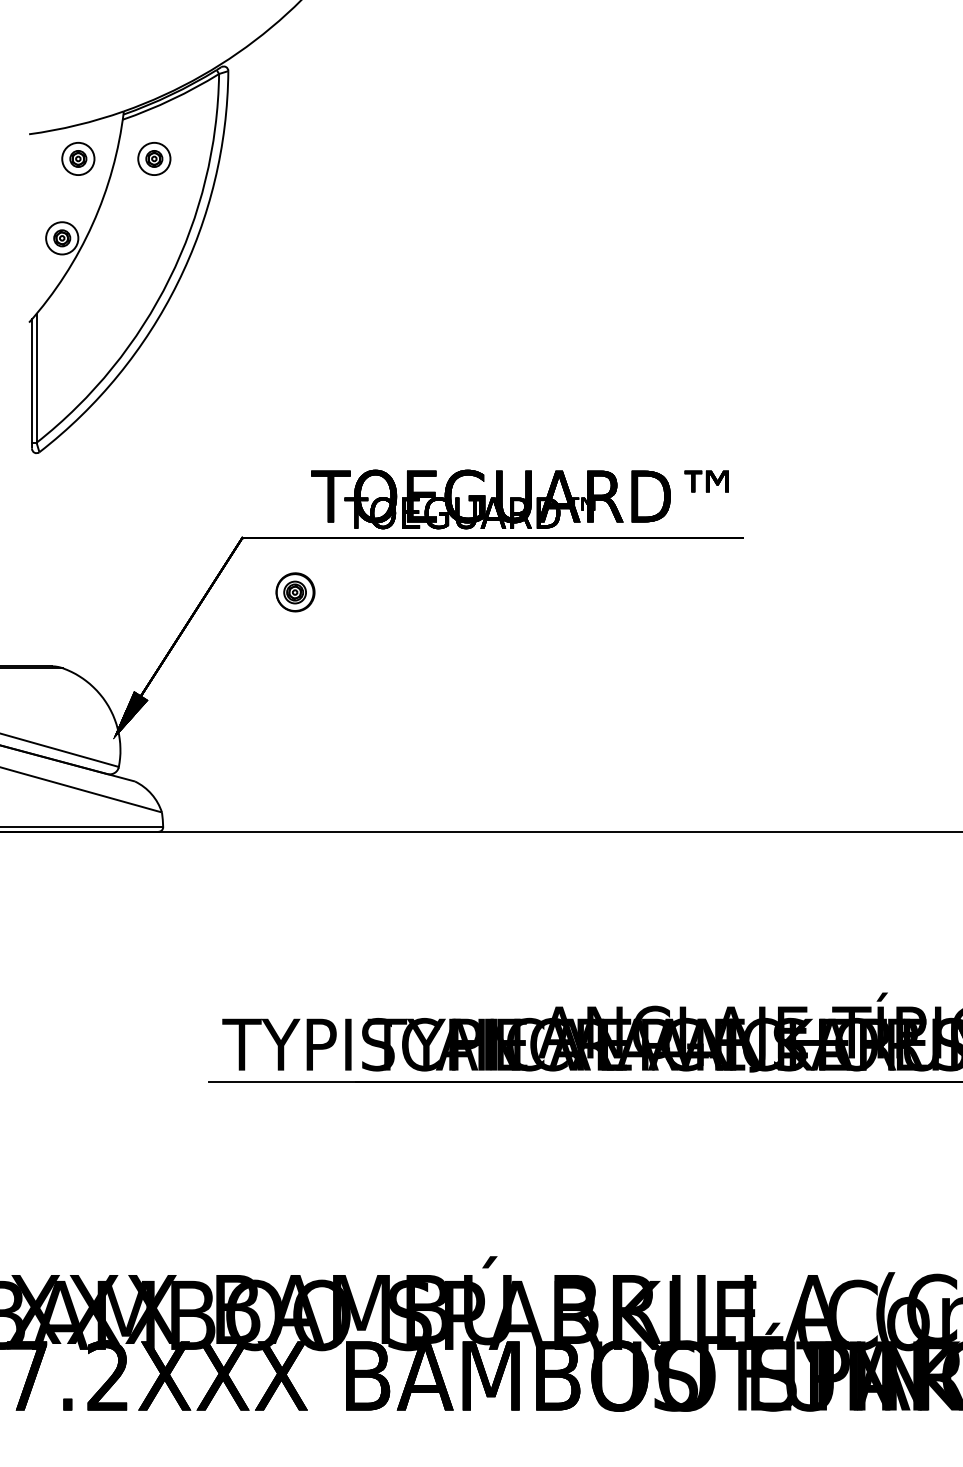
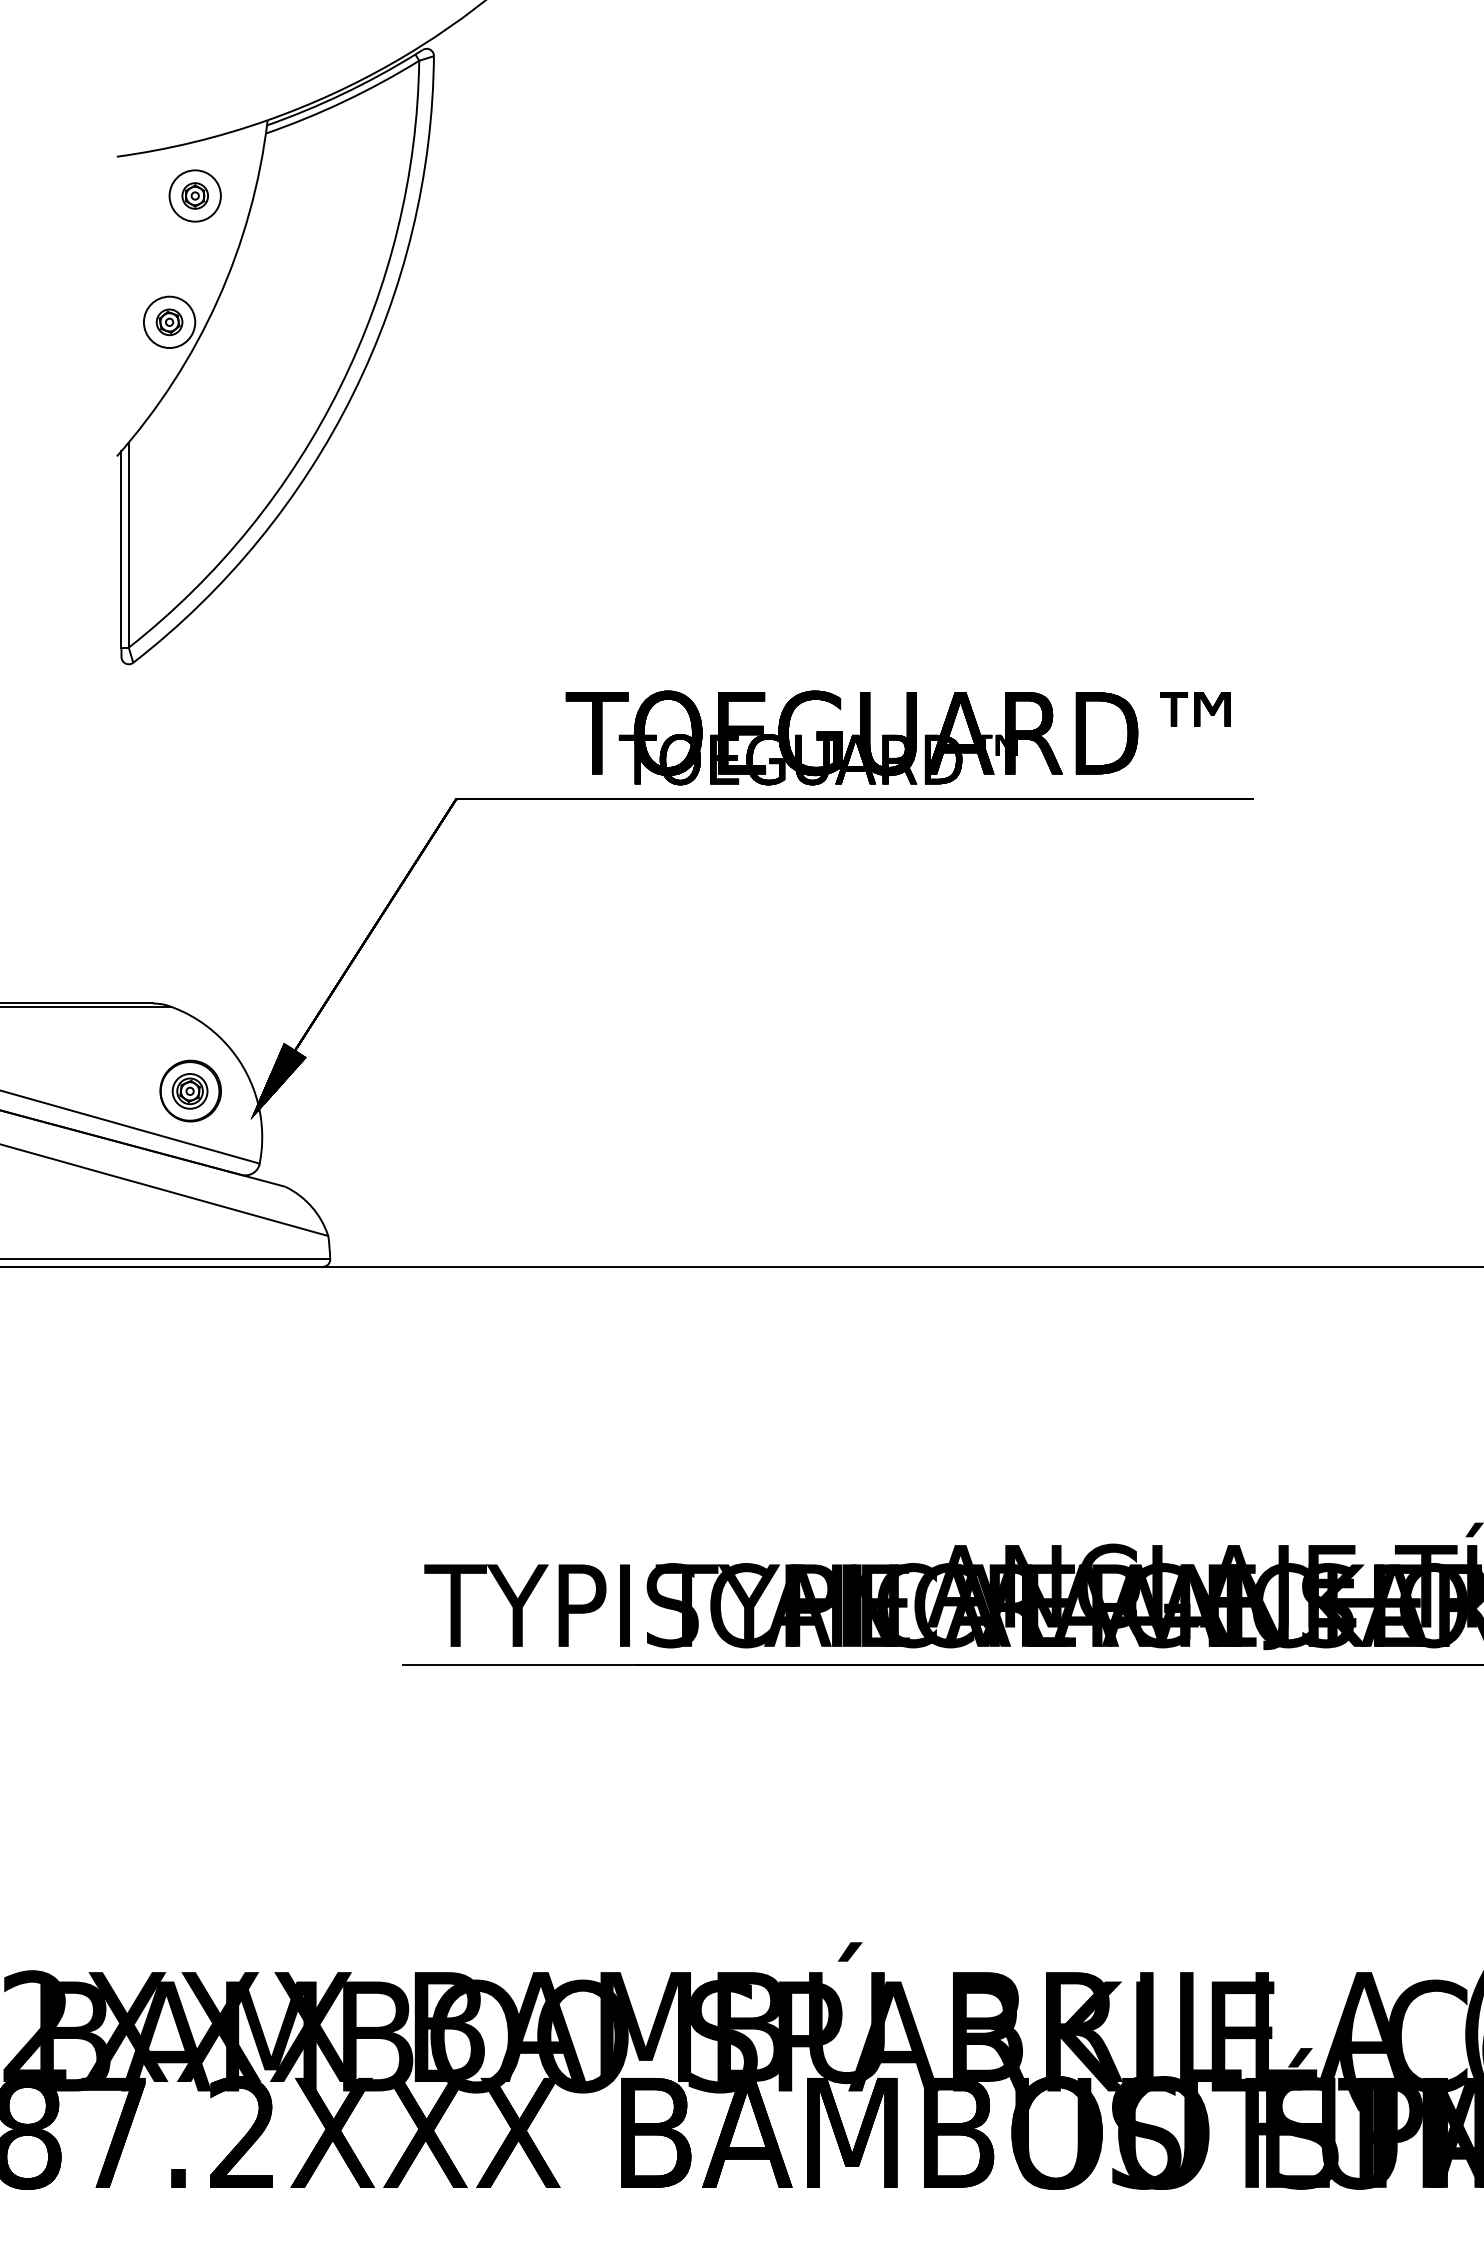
part: (154, 158) -> (316, 195), removed
part: (295, 592) -> (190, 1091), moved

